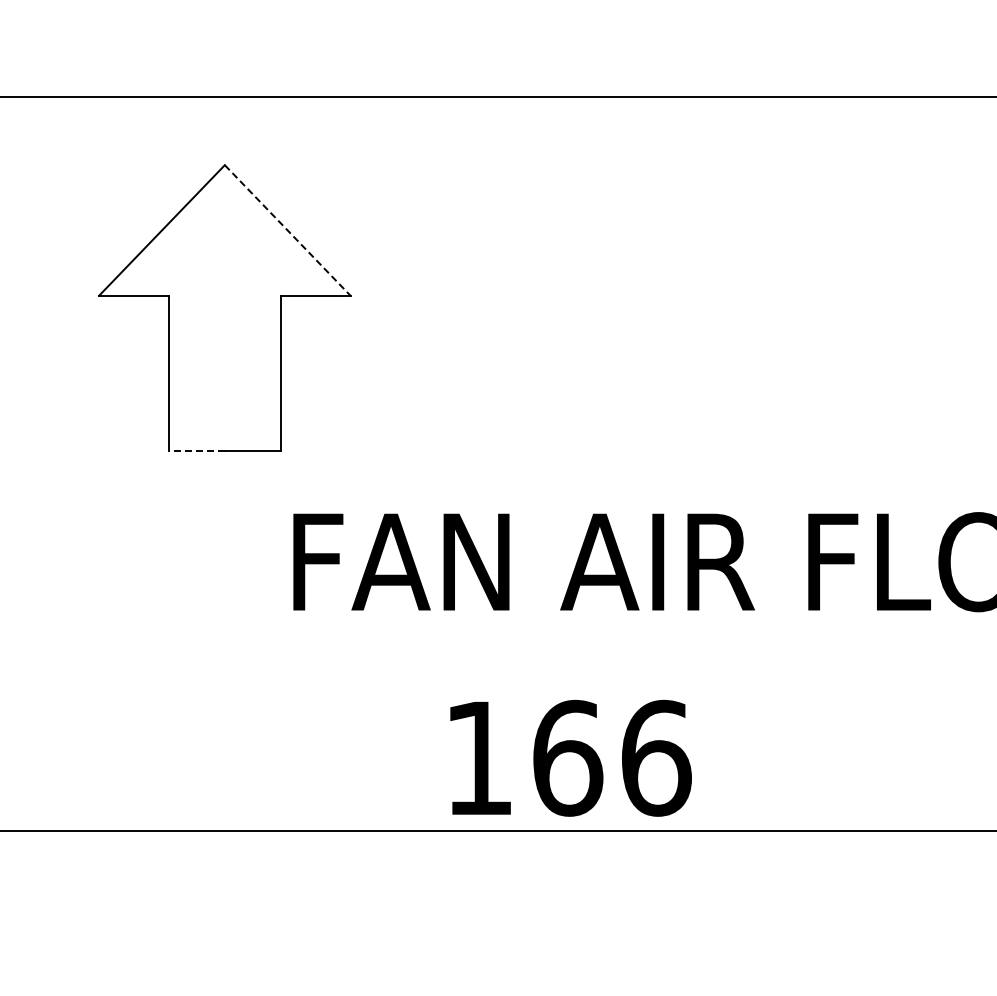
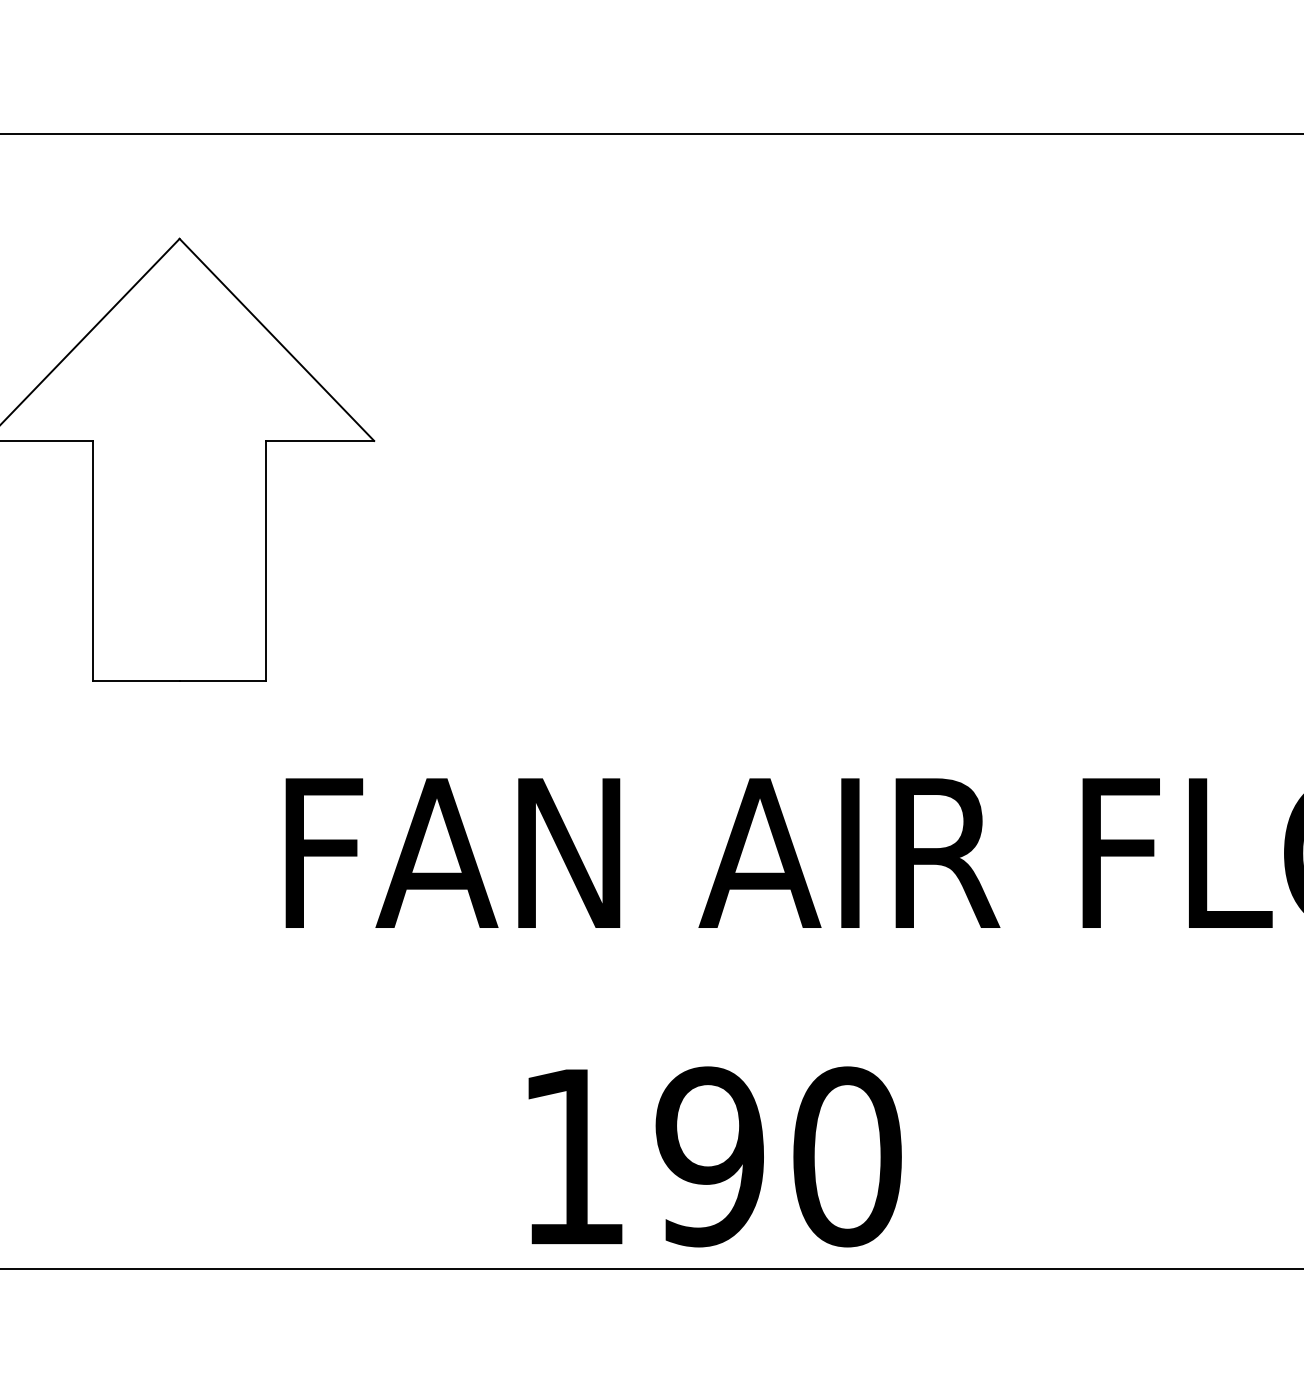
line: (287, 230) -> (276, 339), dashed -> solid
line: (196, 450) -> (135, 680), dashed -> solid
text: (611, 757) -> (778, 1155), 166 -> 190

